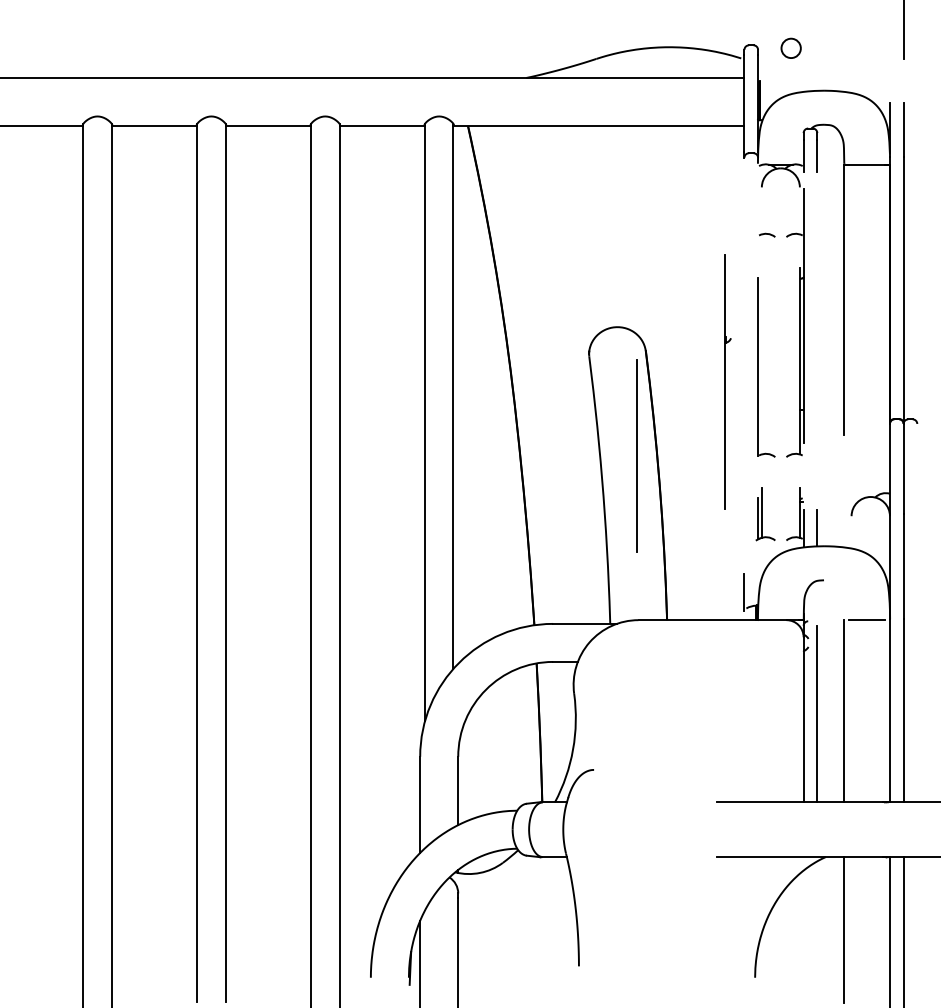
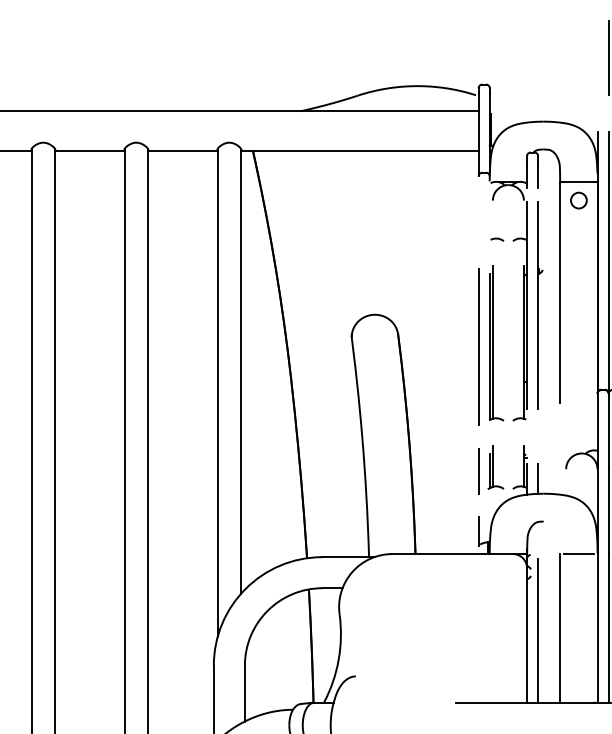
circle: (790, 47) -> (578, 199), moved
line: (761, 360) -> (492, 342), added
part: (727, 381) -> (539, 305), moved
line: (636, 455) -> (477, 346), moved
line: (744, 518) -> (478, 471), added

